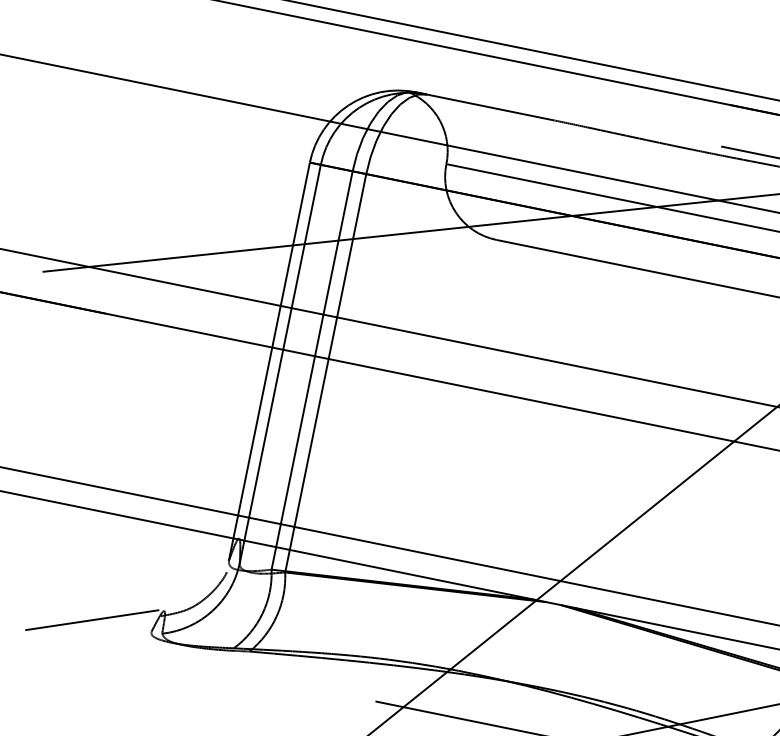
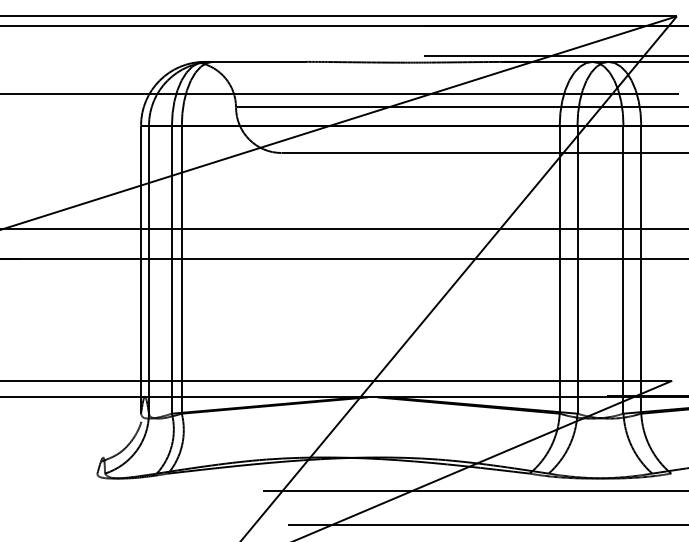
line: (92, 619) -> (54, 473), removed

